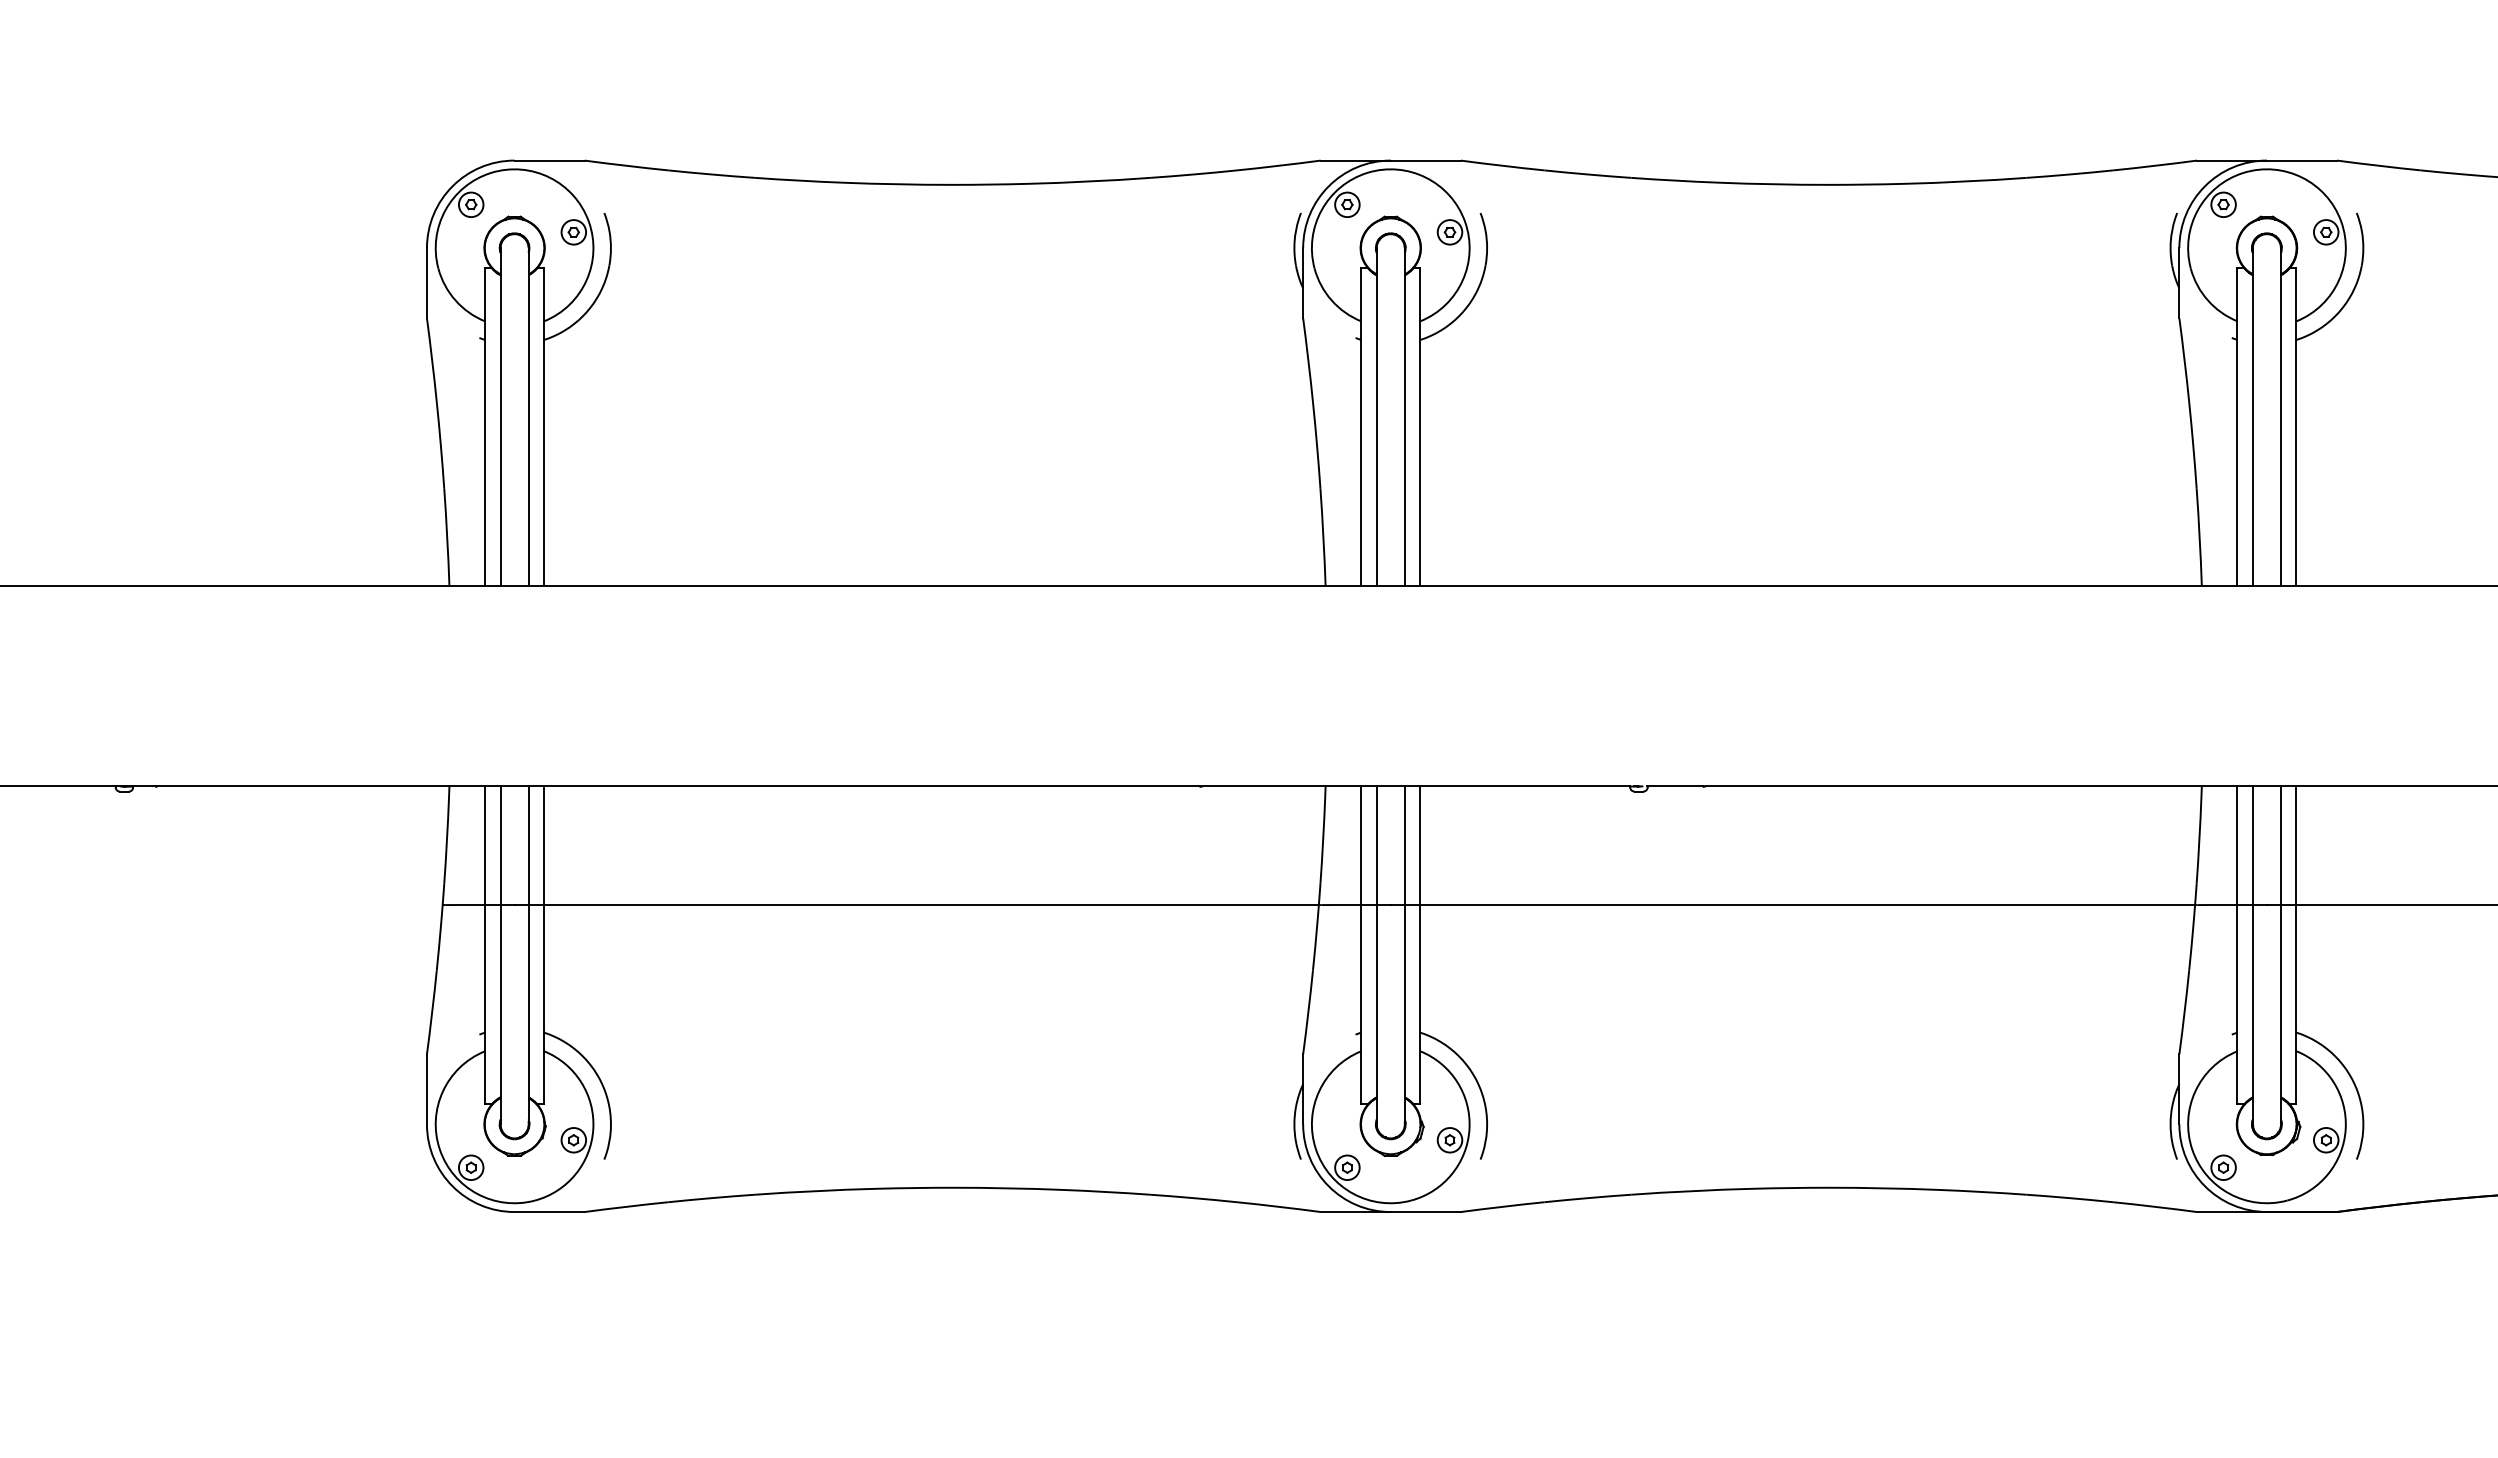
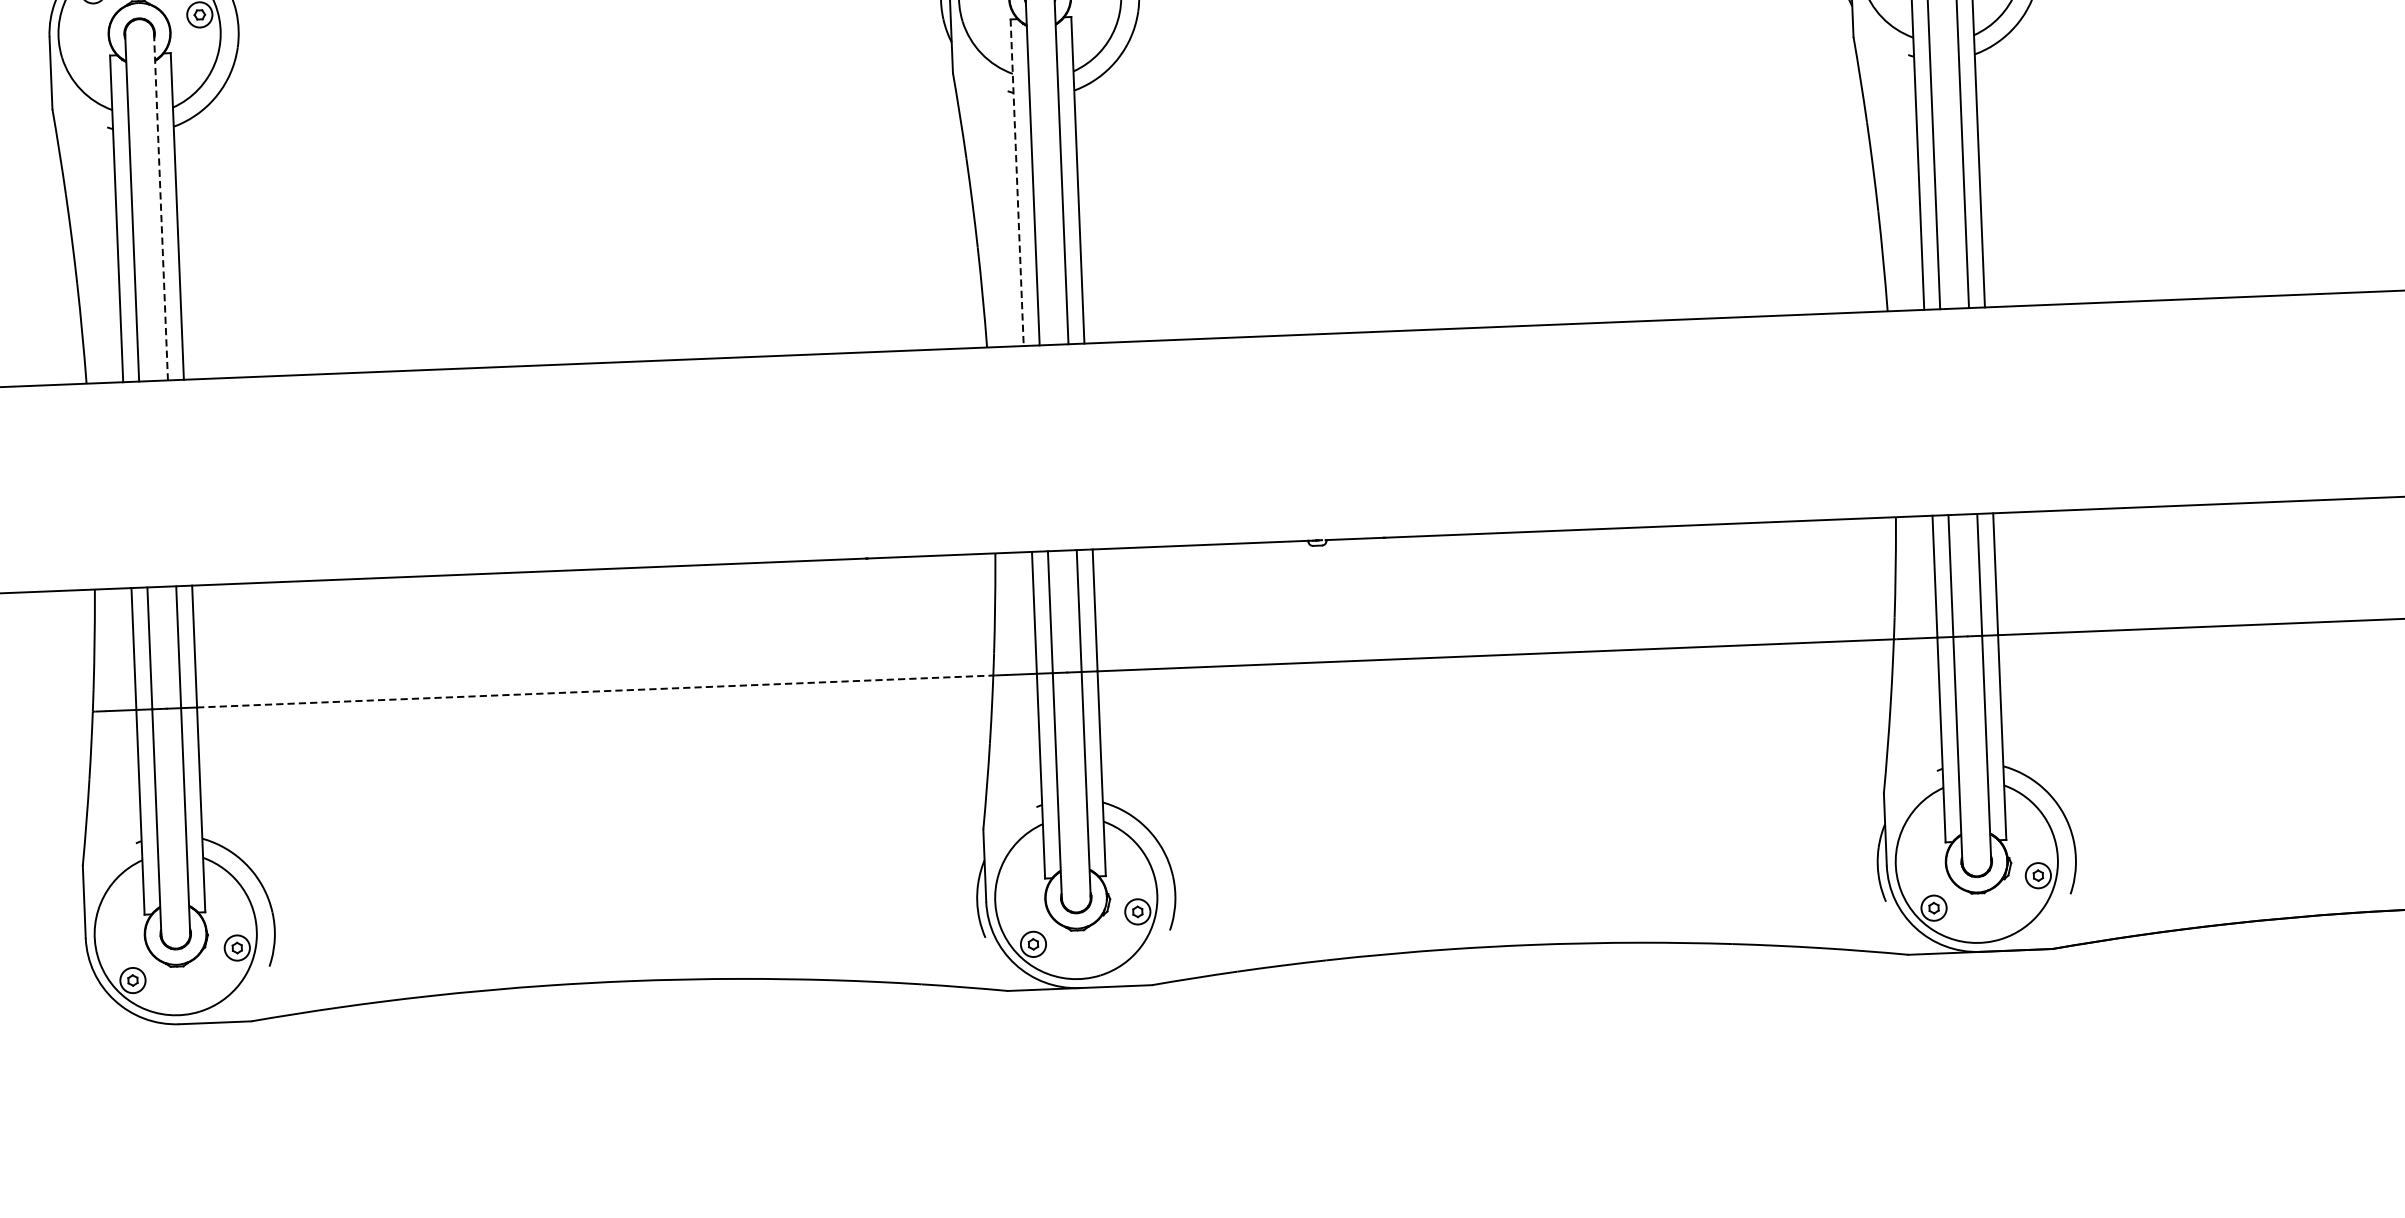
line: (528, 417) -> (160, 207), solid -> dashed
line: (1361, 427) -> (1017, 182), solid -> dashed
line: (931, 905) -> (595, 691), solid -> dashed

